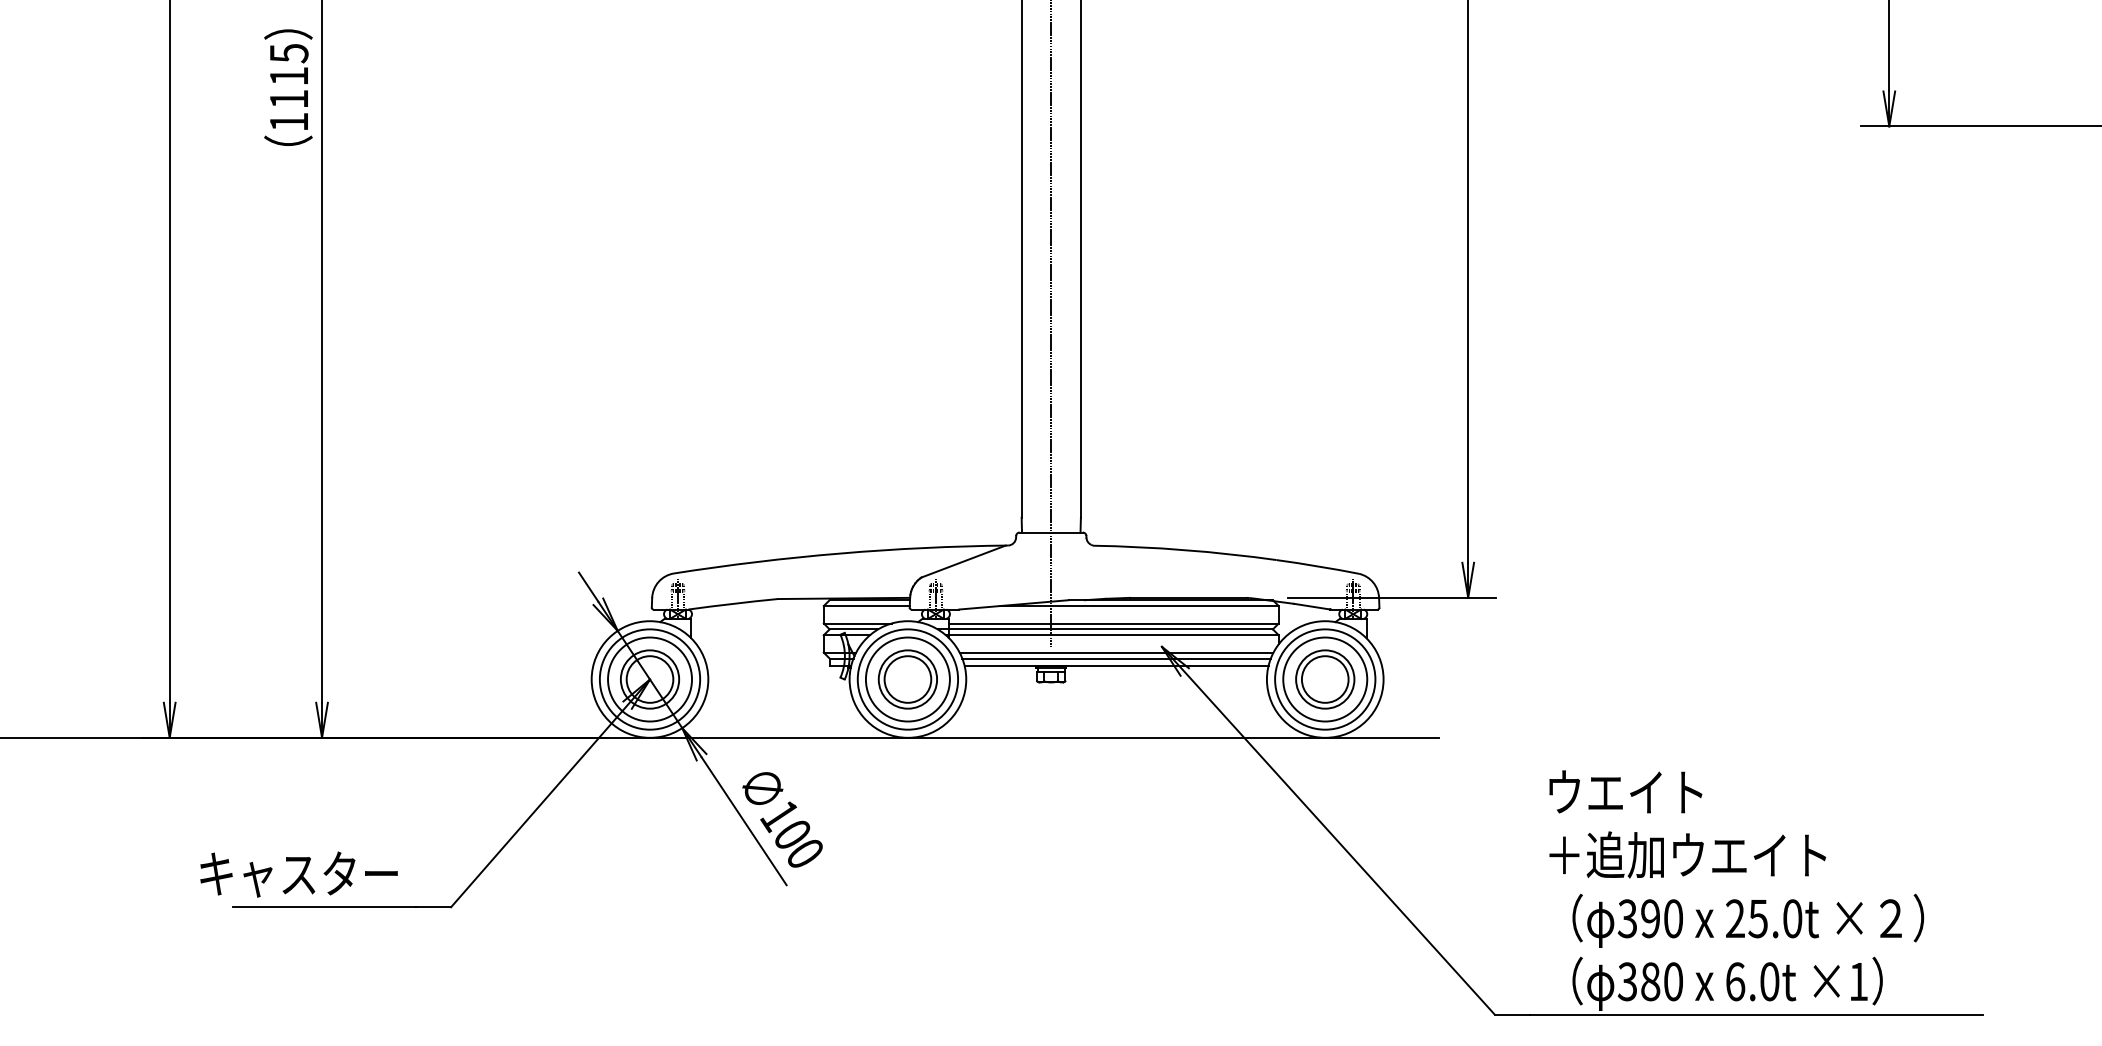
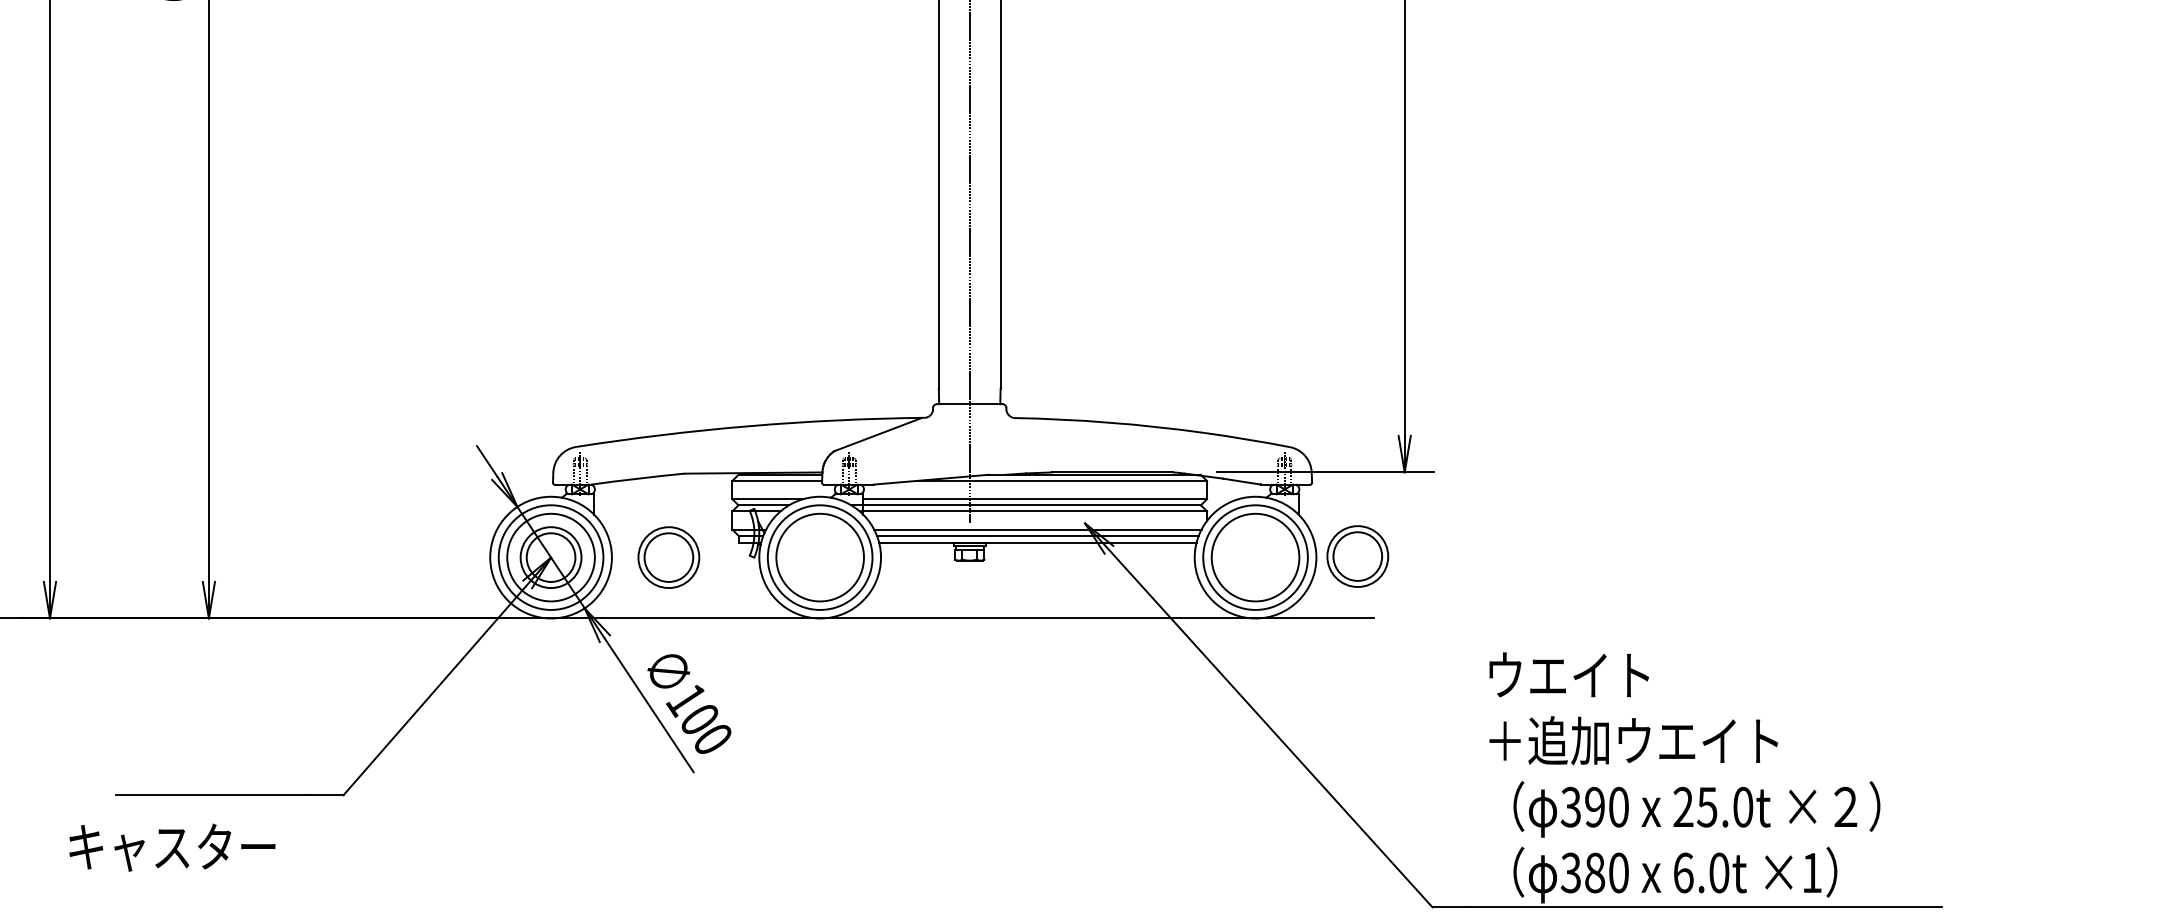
part: (907, 679) -> (668, 557), moved
part: (1325, 679) -> (1358, 556), moved
text: (298, 874) -> (171, 847), moved

